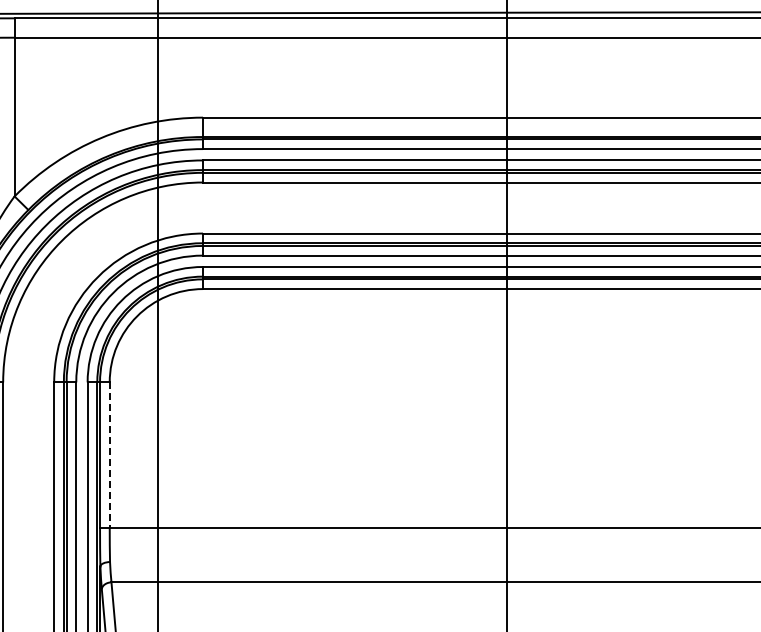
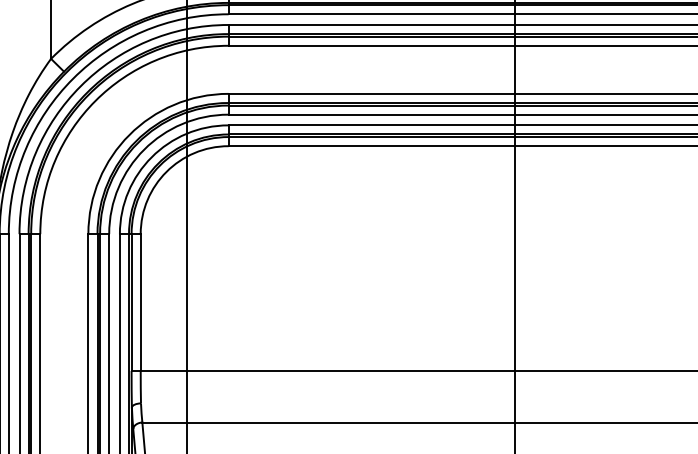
line: (109, 454) -> (140, 302), dashed -> solid

